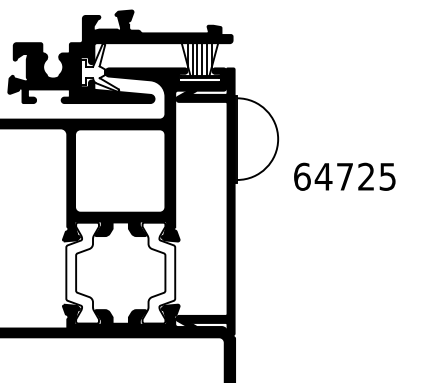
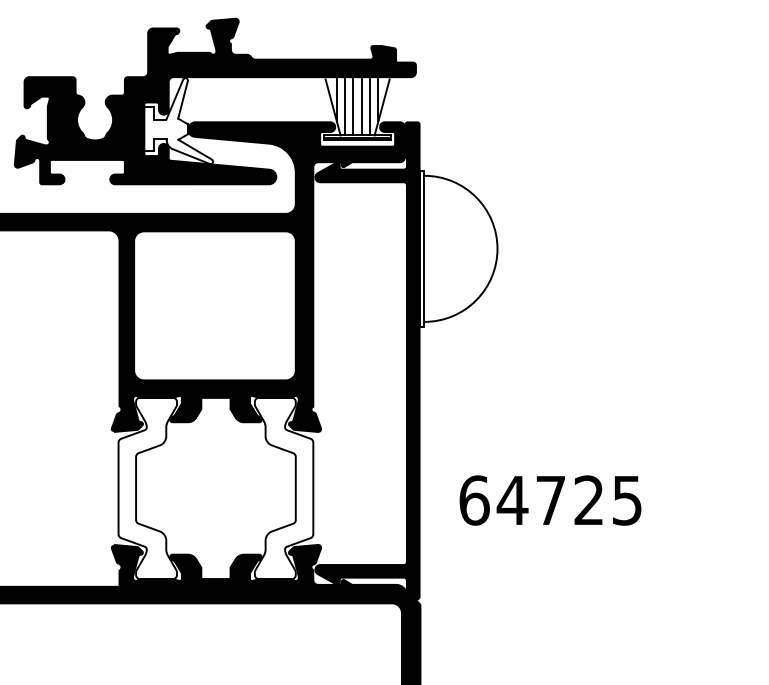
text: (344, 176) -> (549, 499), moved

